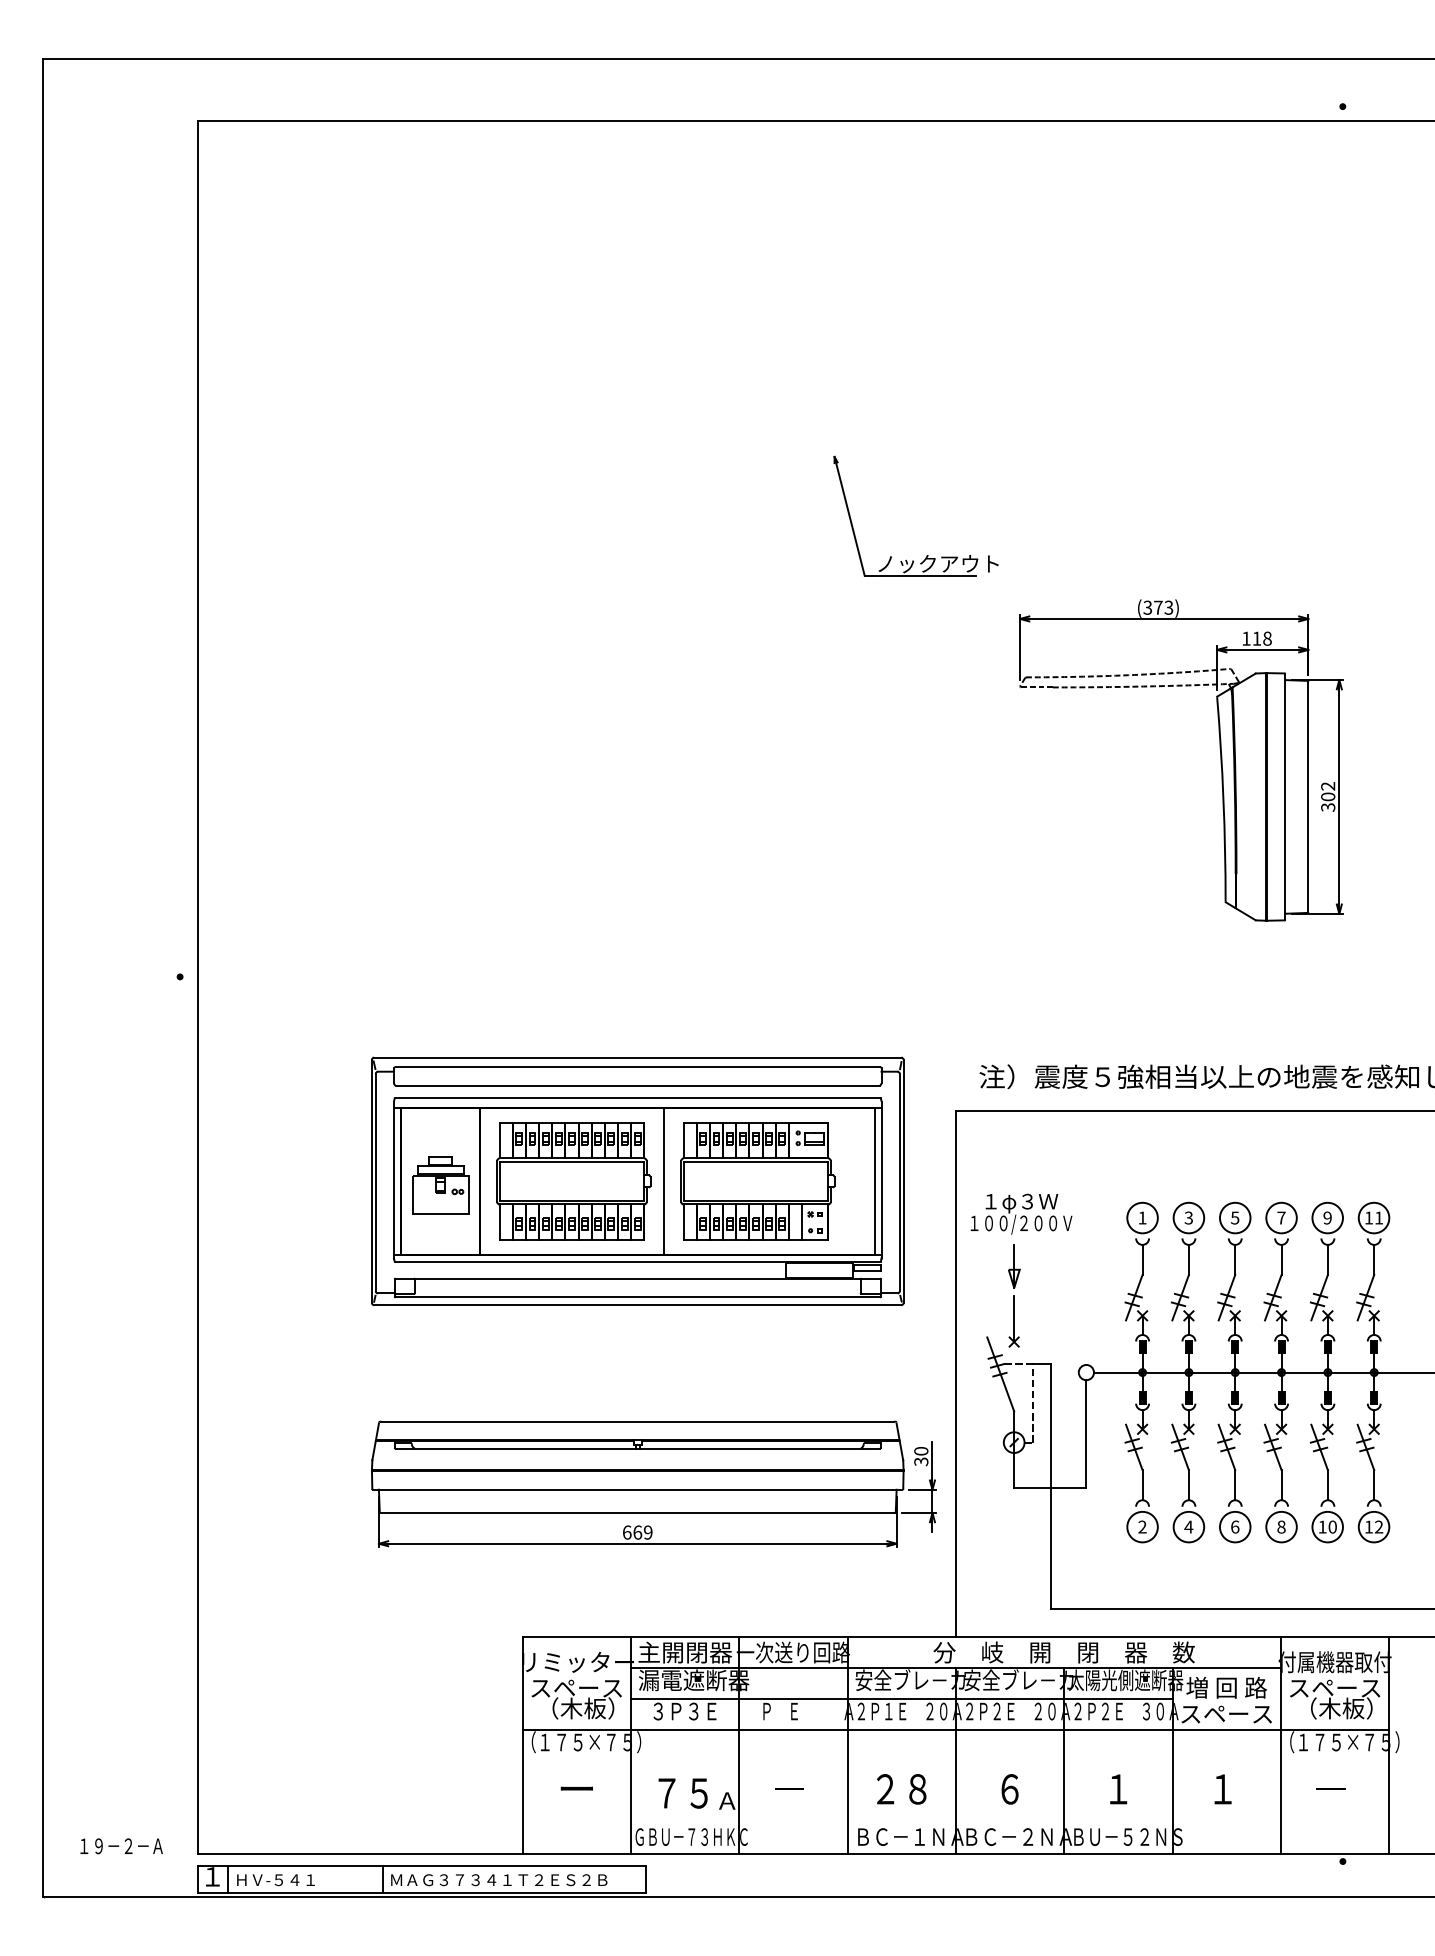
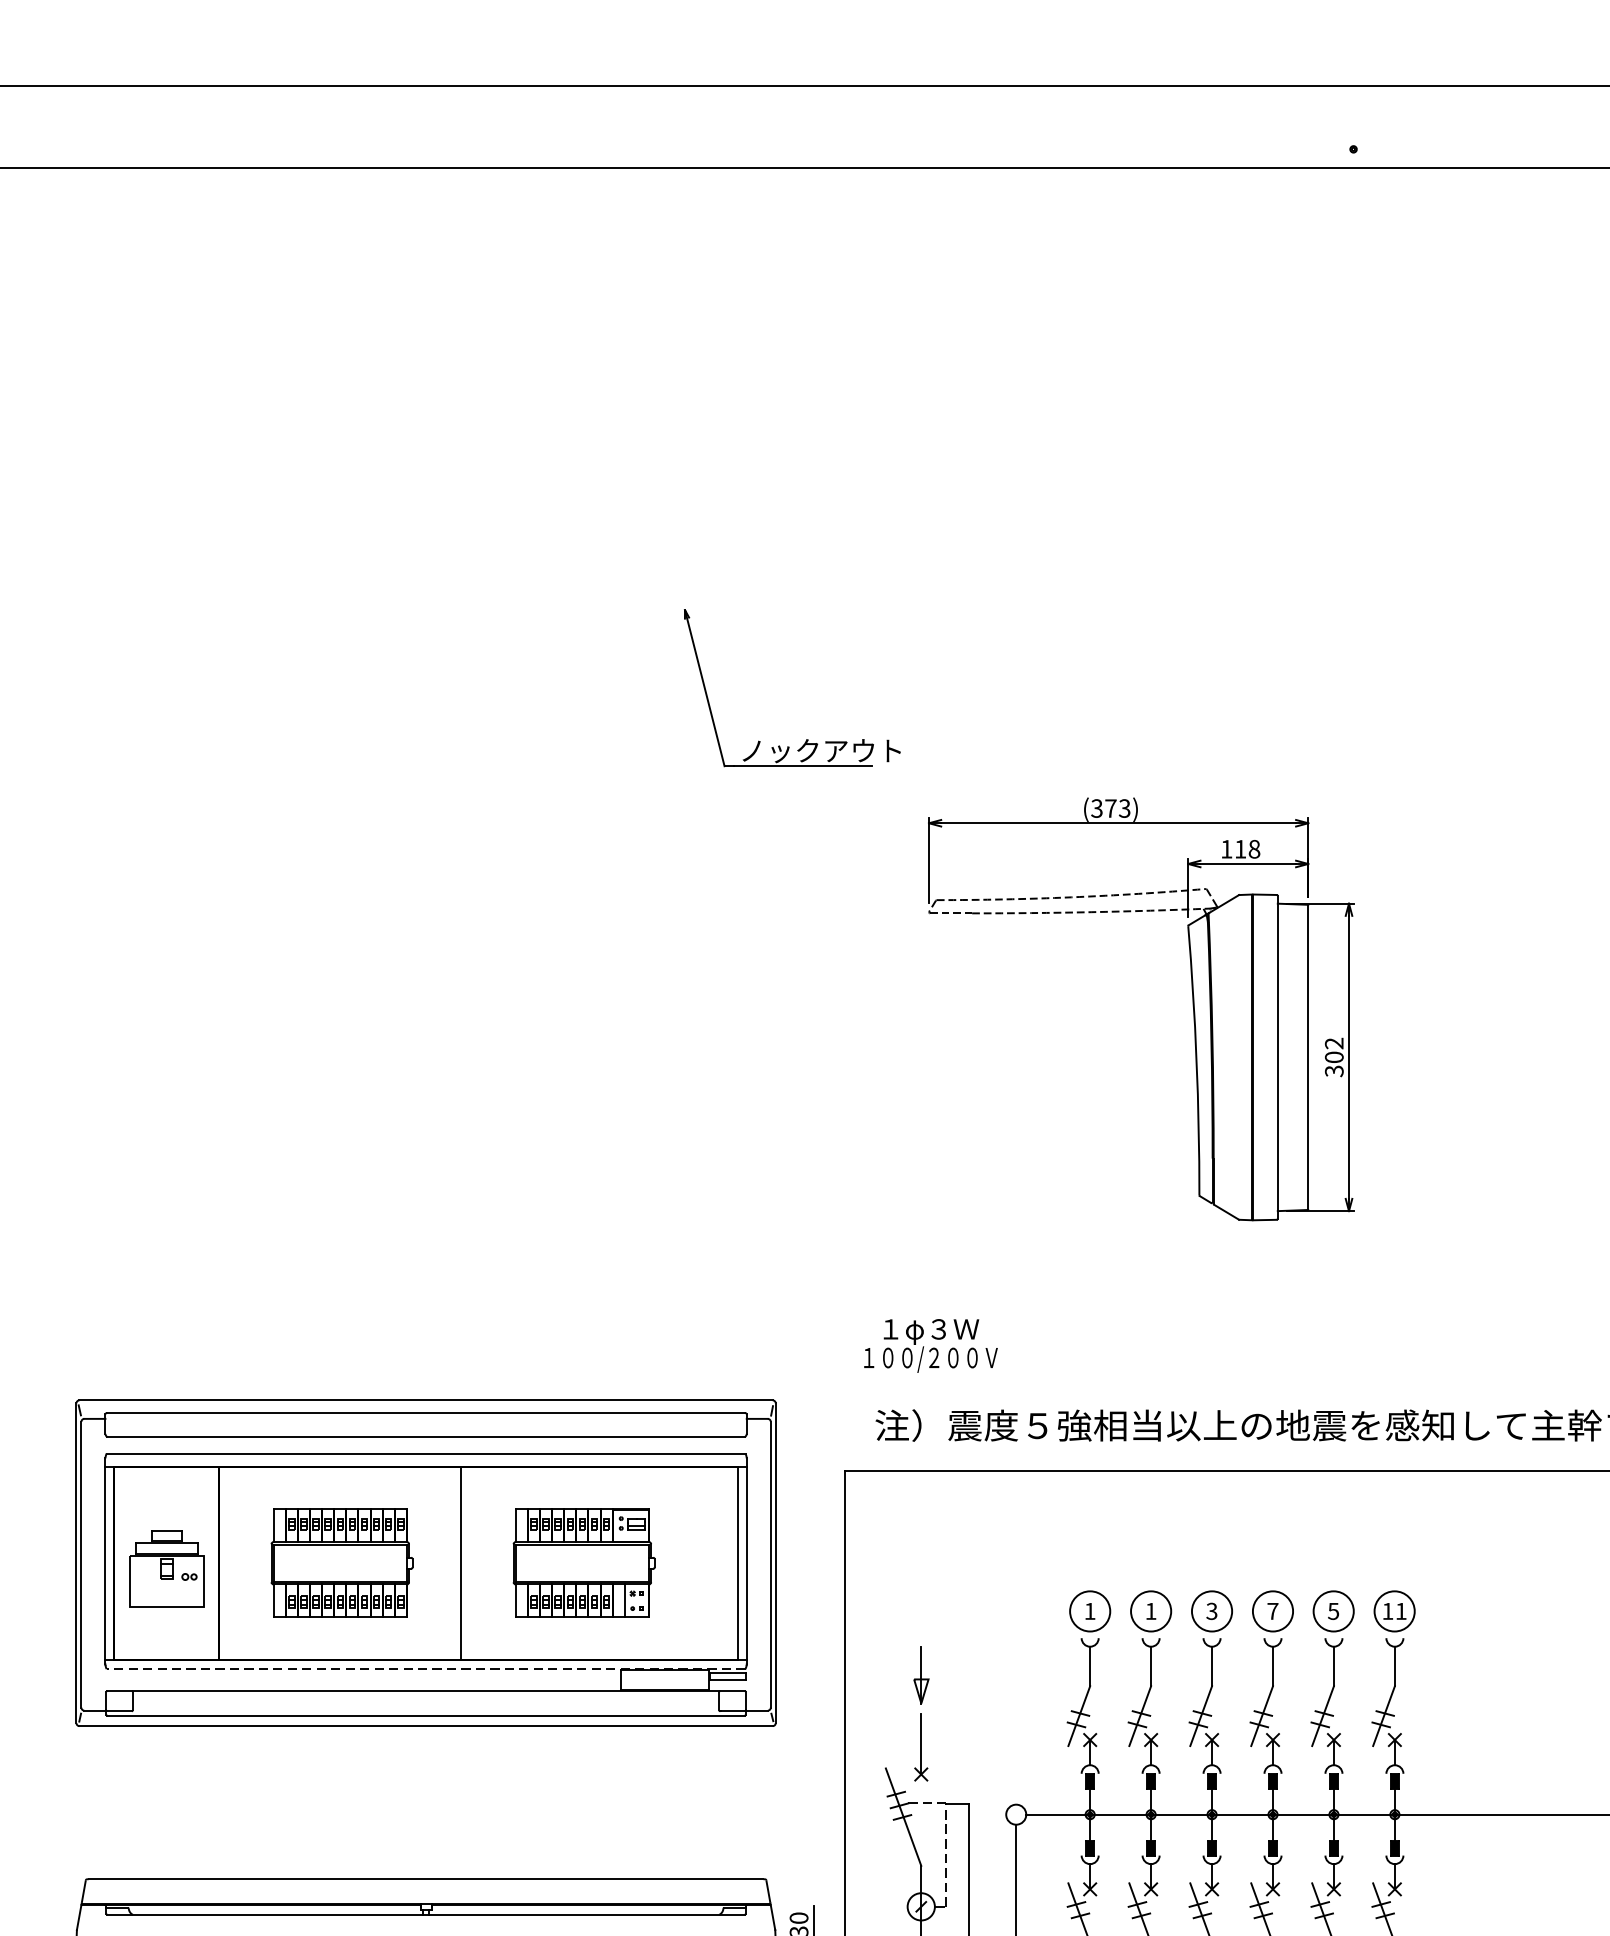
part: (573, 1181) -> (341, 1563), size x0.7
part: (757, 1181) -> (583, 1563), size x0.7
text: (1021, 1213) -> (930, 1344), moved
text: (1188, 1217) -> (1150, 1610), 3 -> 1
text: (1235, 1217) -> (1212, 1610), 5 -> 3
text: (1327, 1217) -> (1333, 1610), 9 -> 5
line: (637, 1262) -> (425, 1669), solid -> dashed

